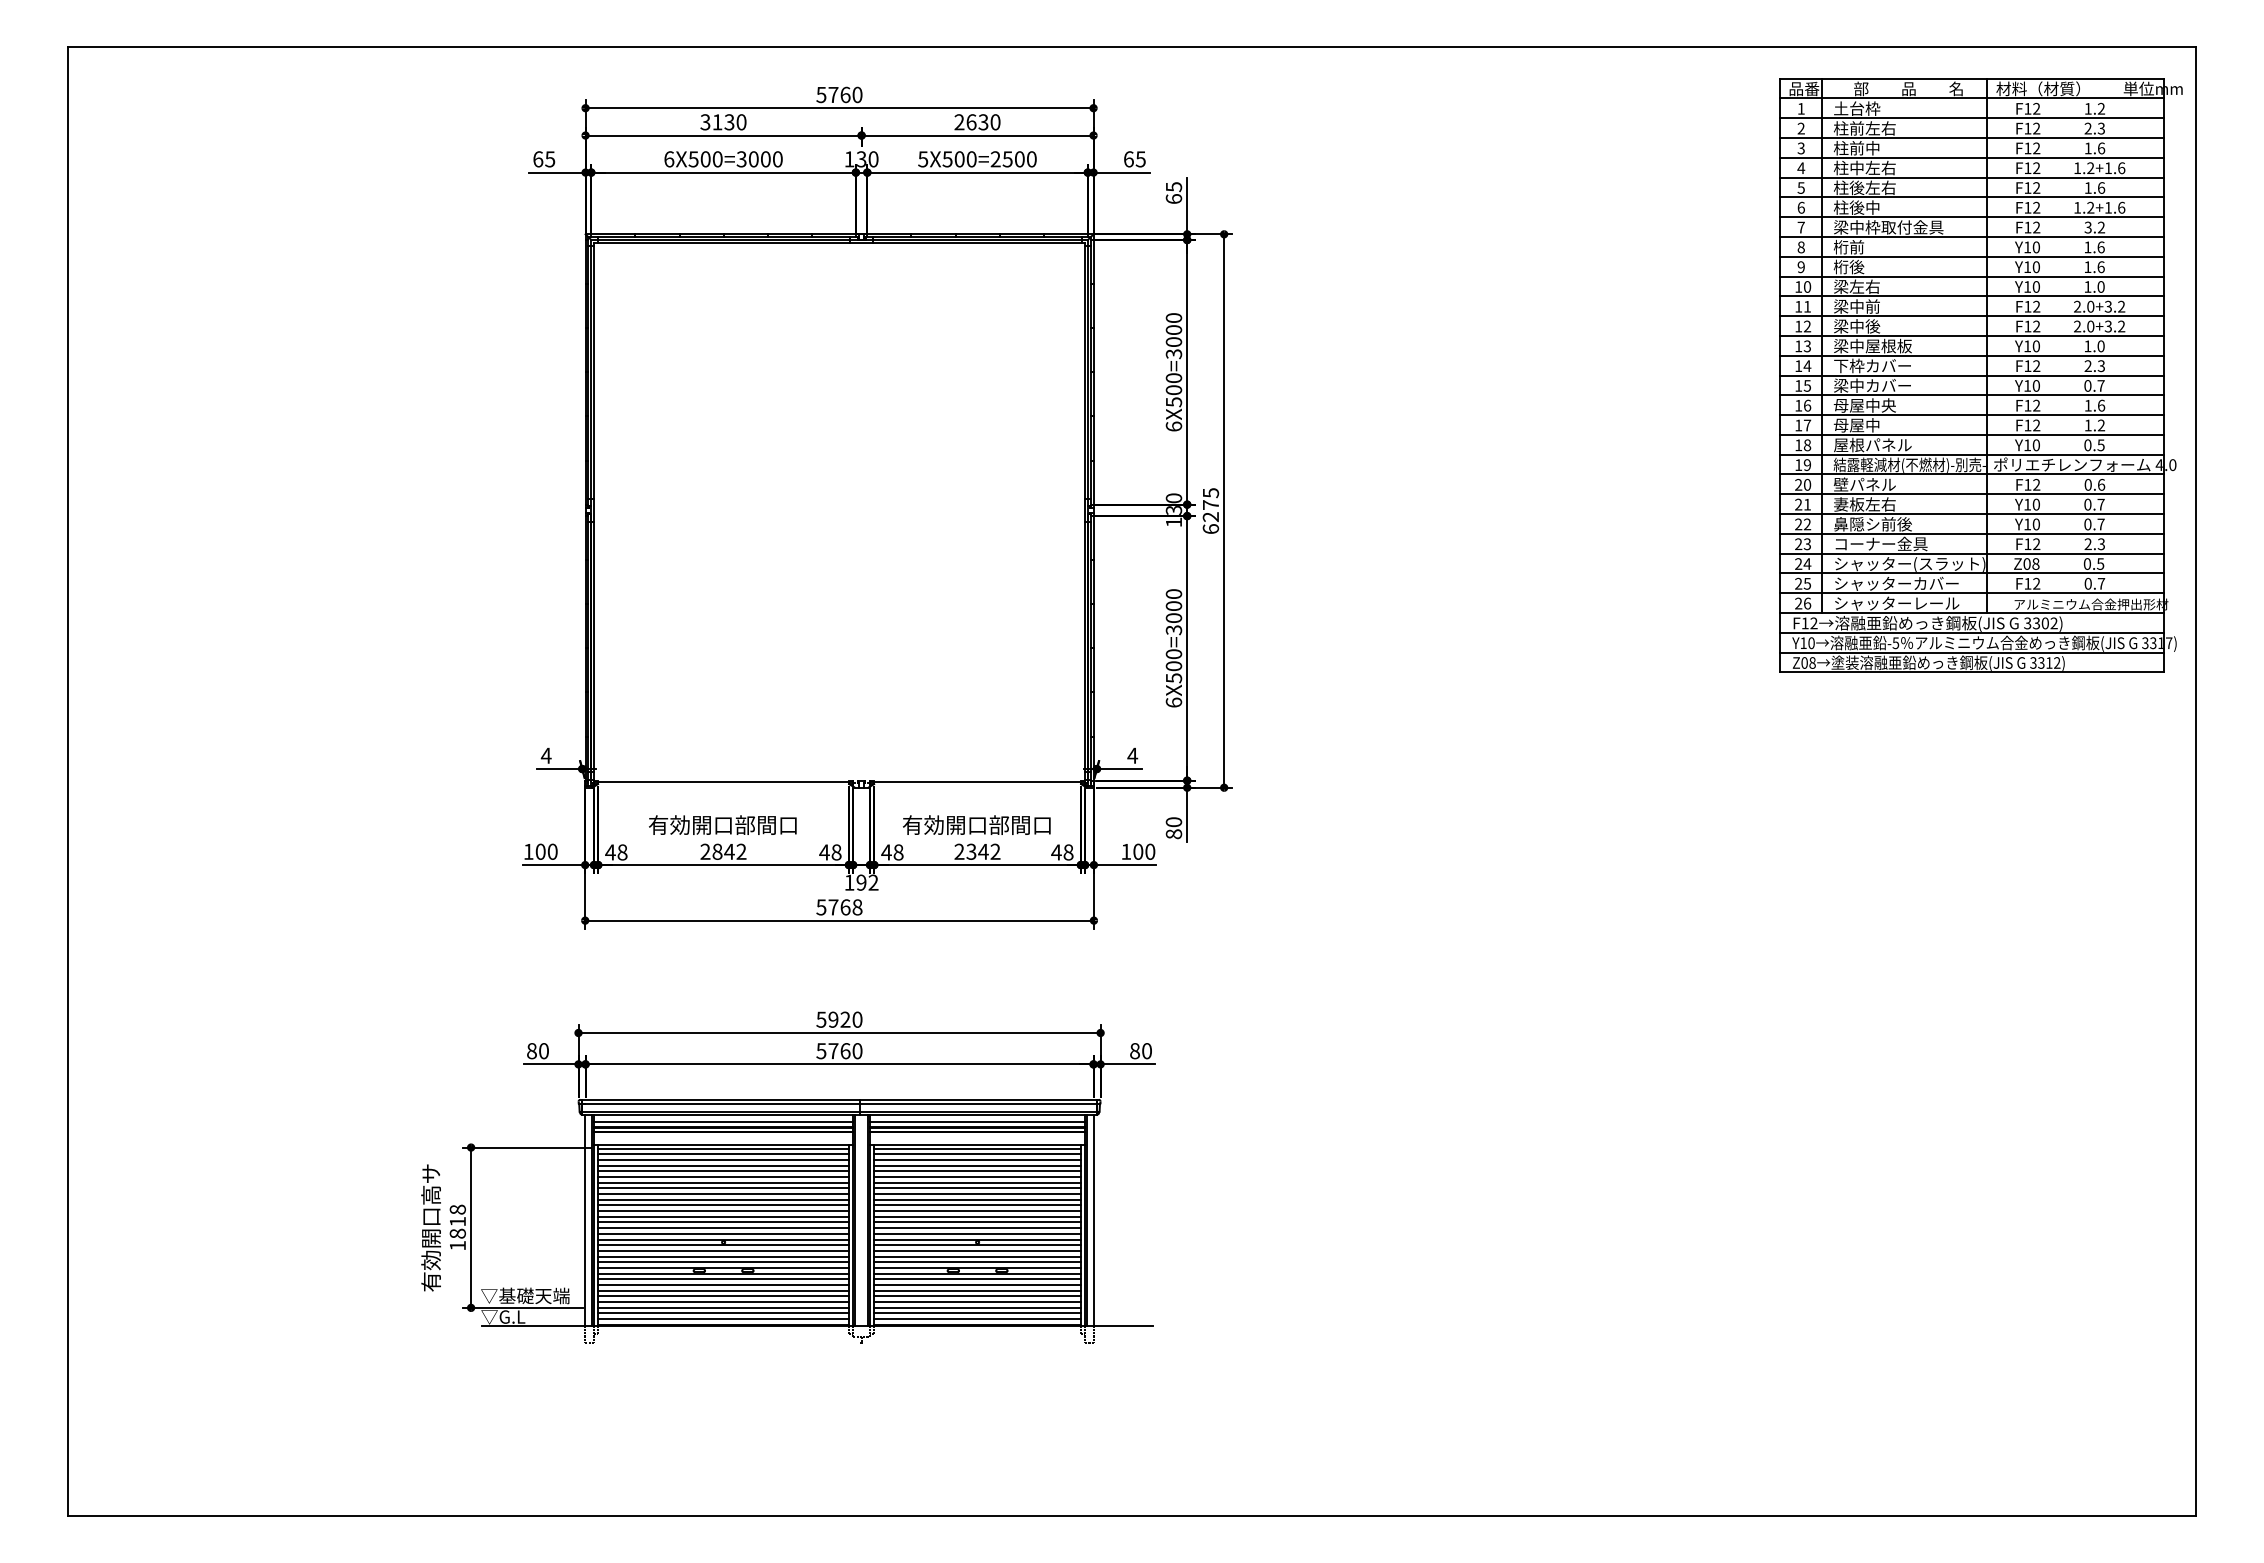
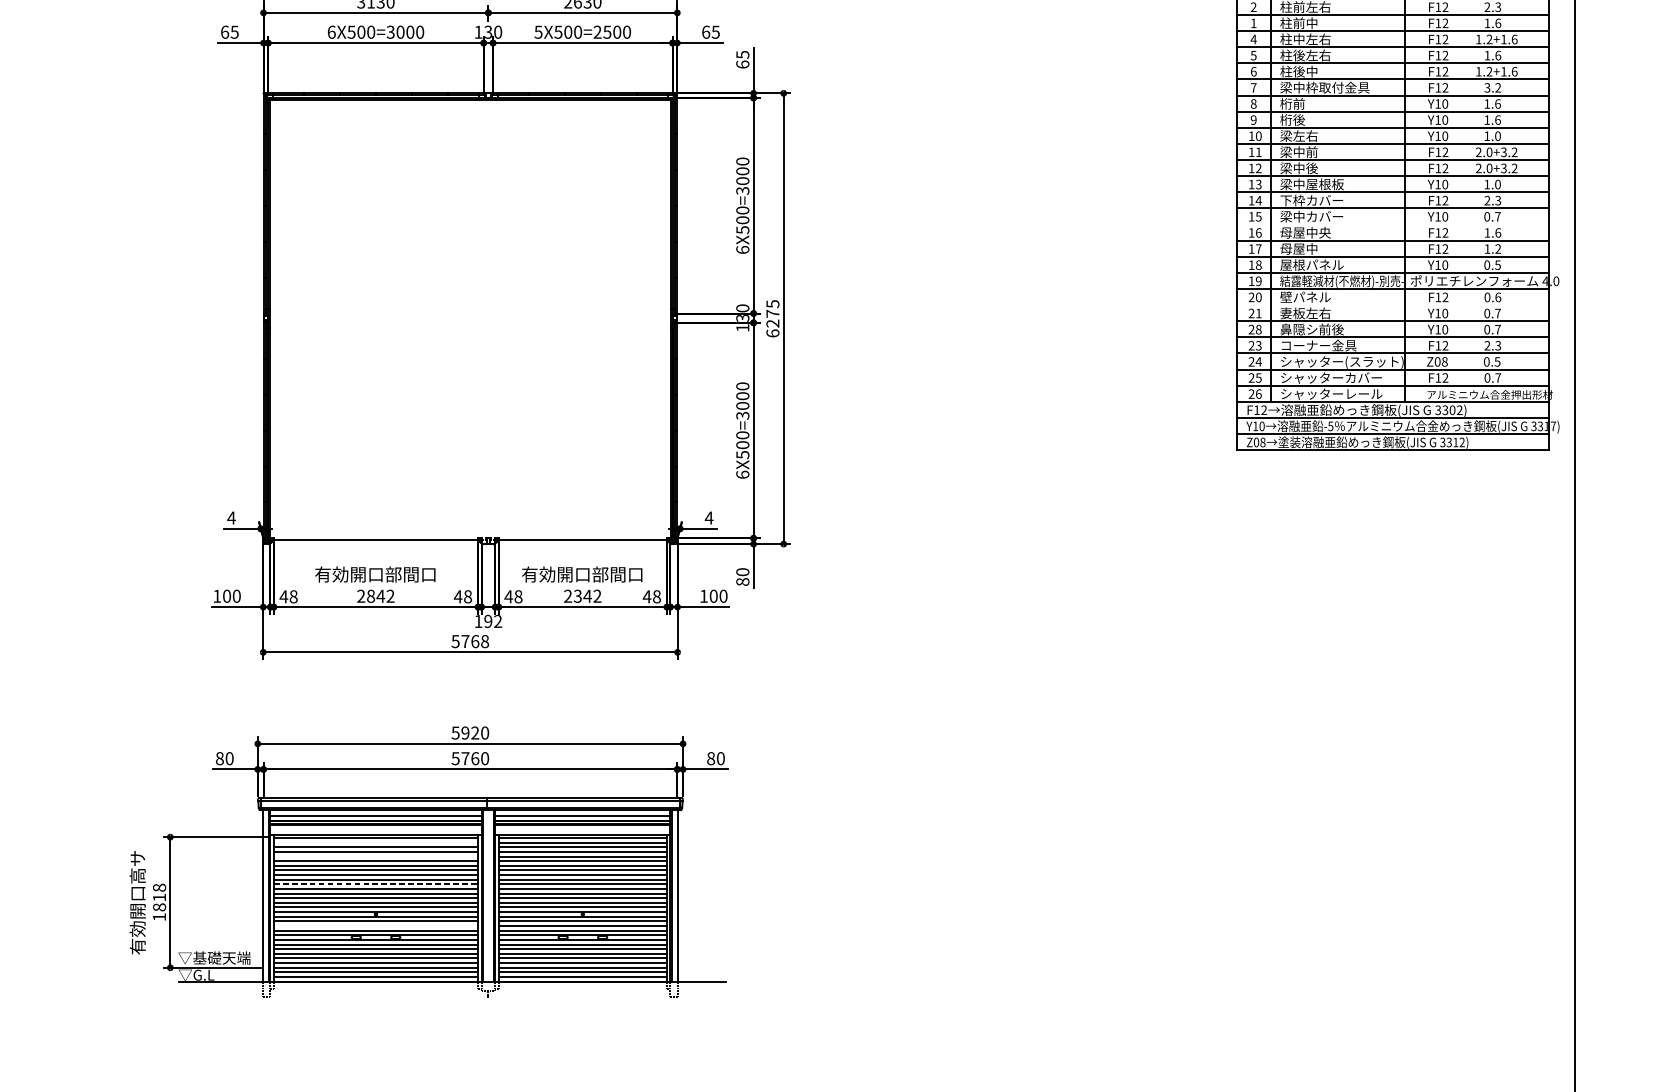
text: (1800, 148) -> (1253, 23), 3 -> 1
line: (1972, 395) -> (1393, 224), removed
line: (1972, 494) -> (1393, 305), removed
text: (1807, 524) -> (1258, 329), 22 -> 28
line: (723, 1154) -> (375, 842), removed
line: (723, 1171) -> (375, 856), removed
line: (724, 1205) -> (376, 884), solid -> dashed
line: (723, 1256) -> (375, 925), removed

